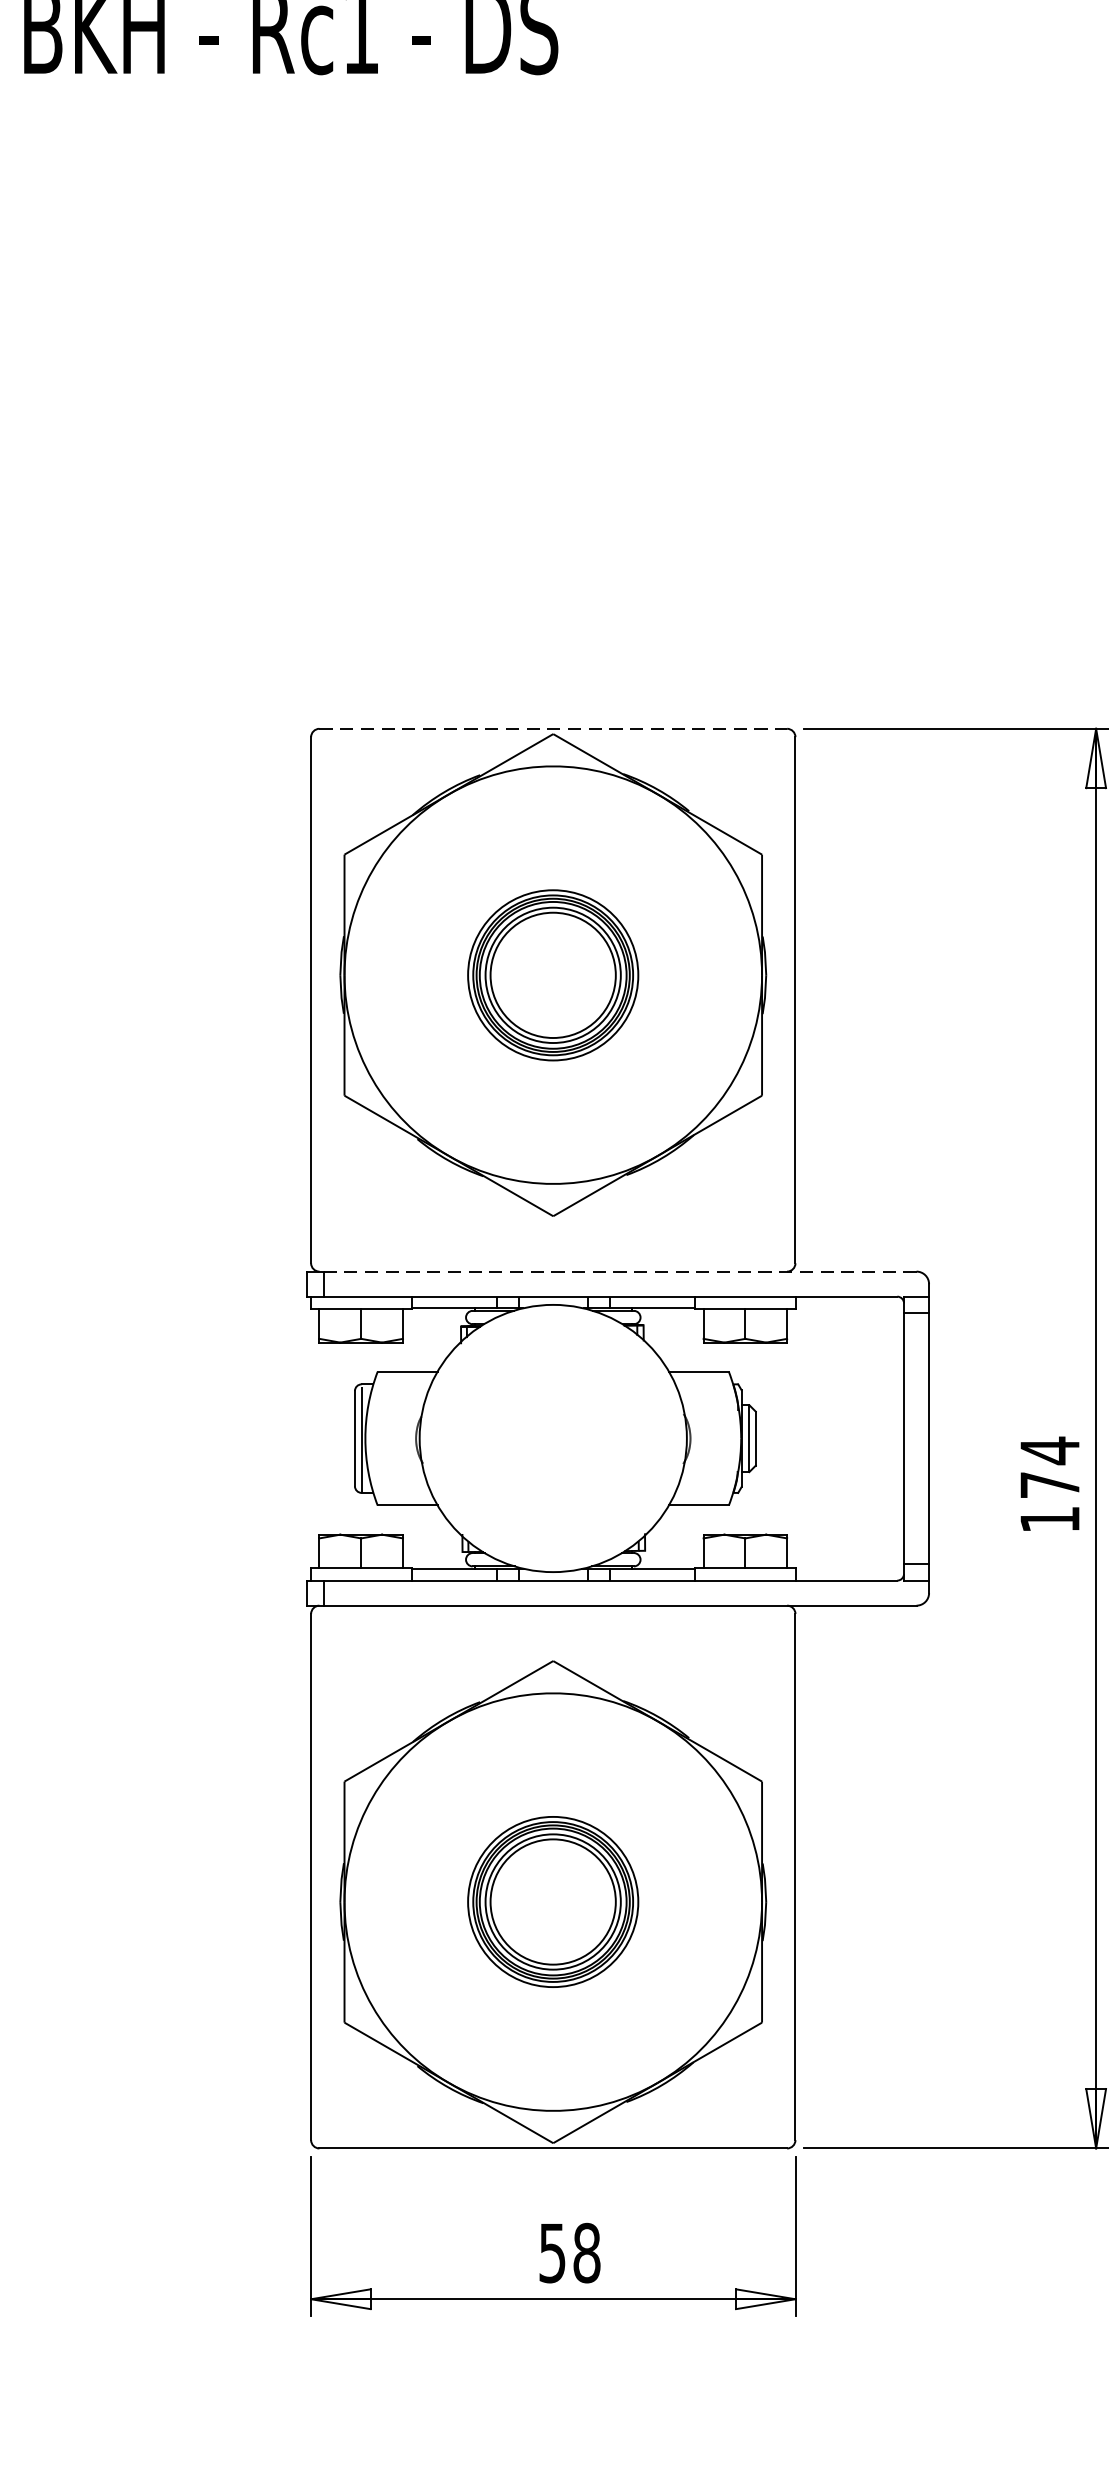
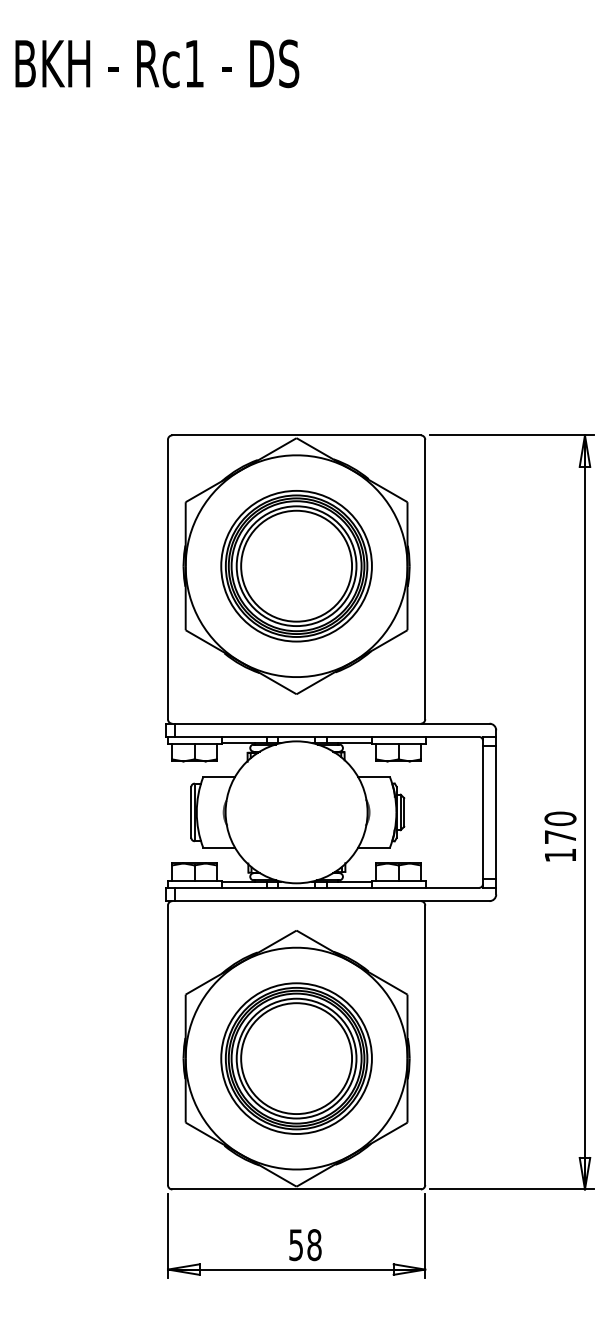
line: (554, 729) -> (297, 435), dashed -> solid
part: (553, 975) -> (296, 566), size x1.67
line: (618, 1271) -> (331, 723), dashed -> solid
text: (1050, 1450) -> (560, 818), 174 -> 170
part: (553, 1901) -> (296, 1058), size x1.67

